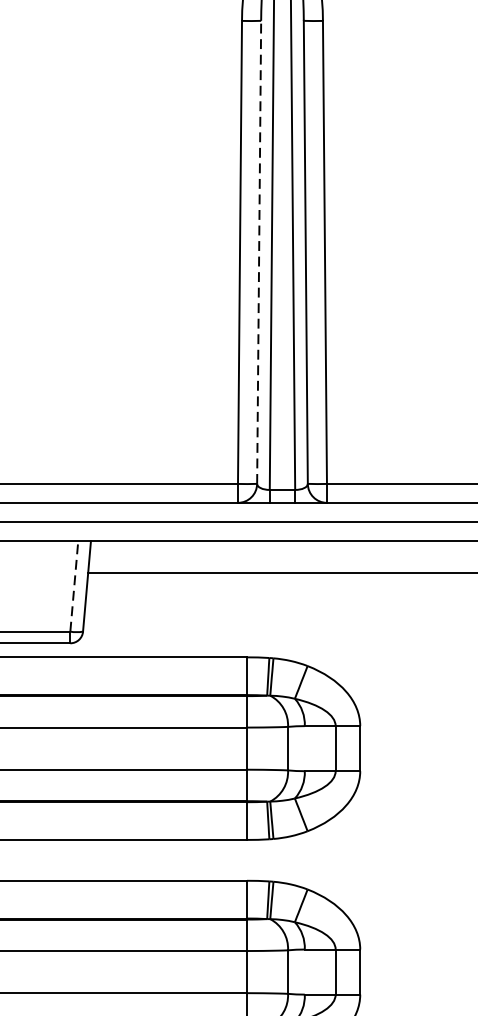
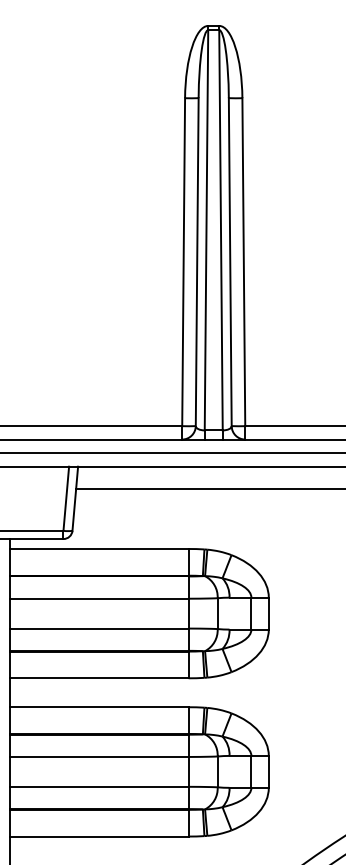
line: (259, 252) -> (197, 262), dashed -> solid
line: (74, 586) -> (66, 498), dashed -> solid

